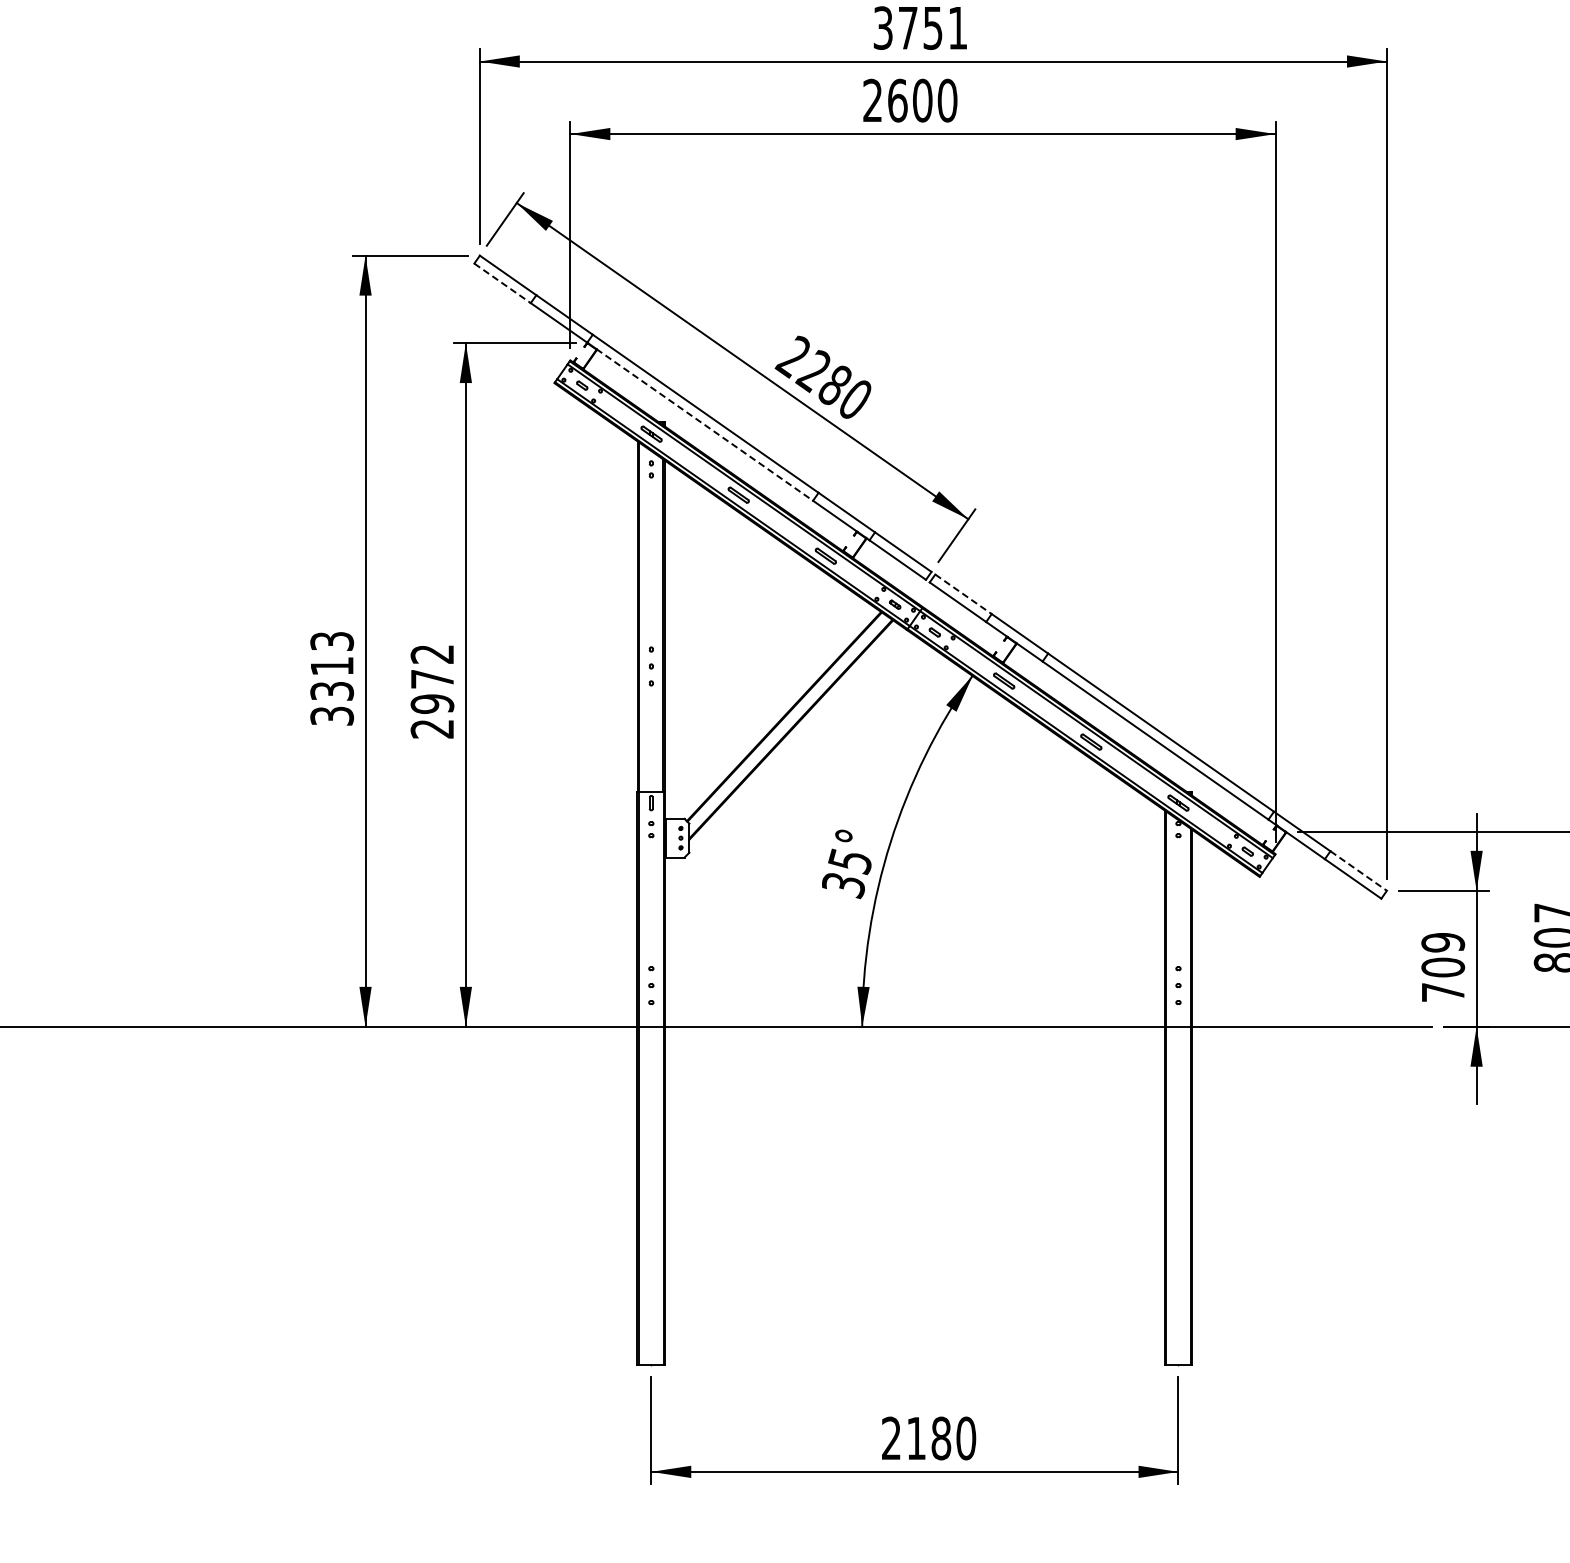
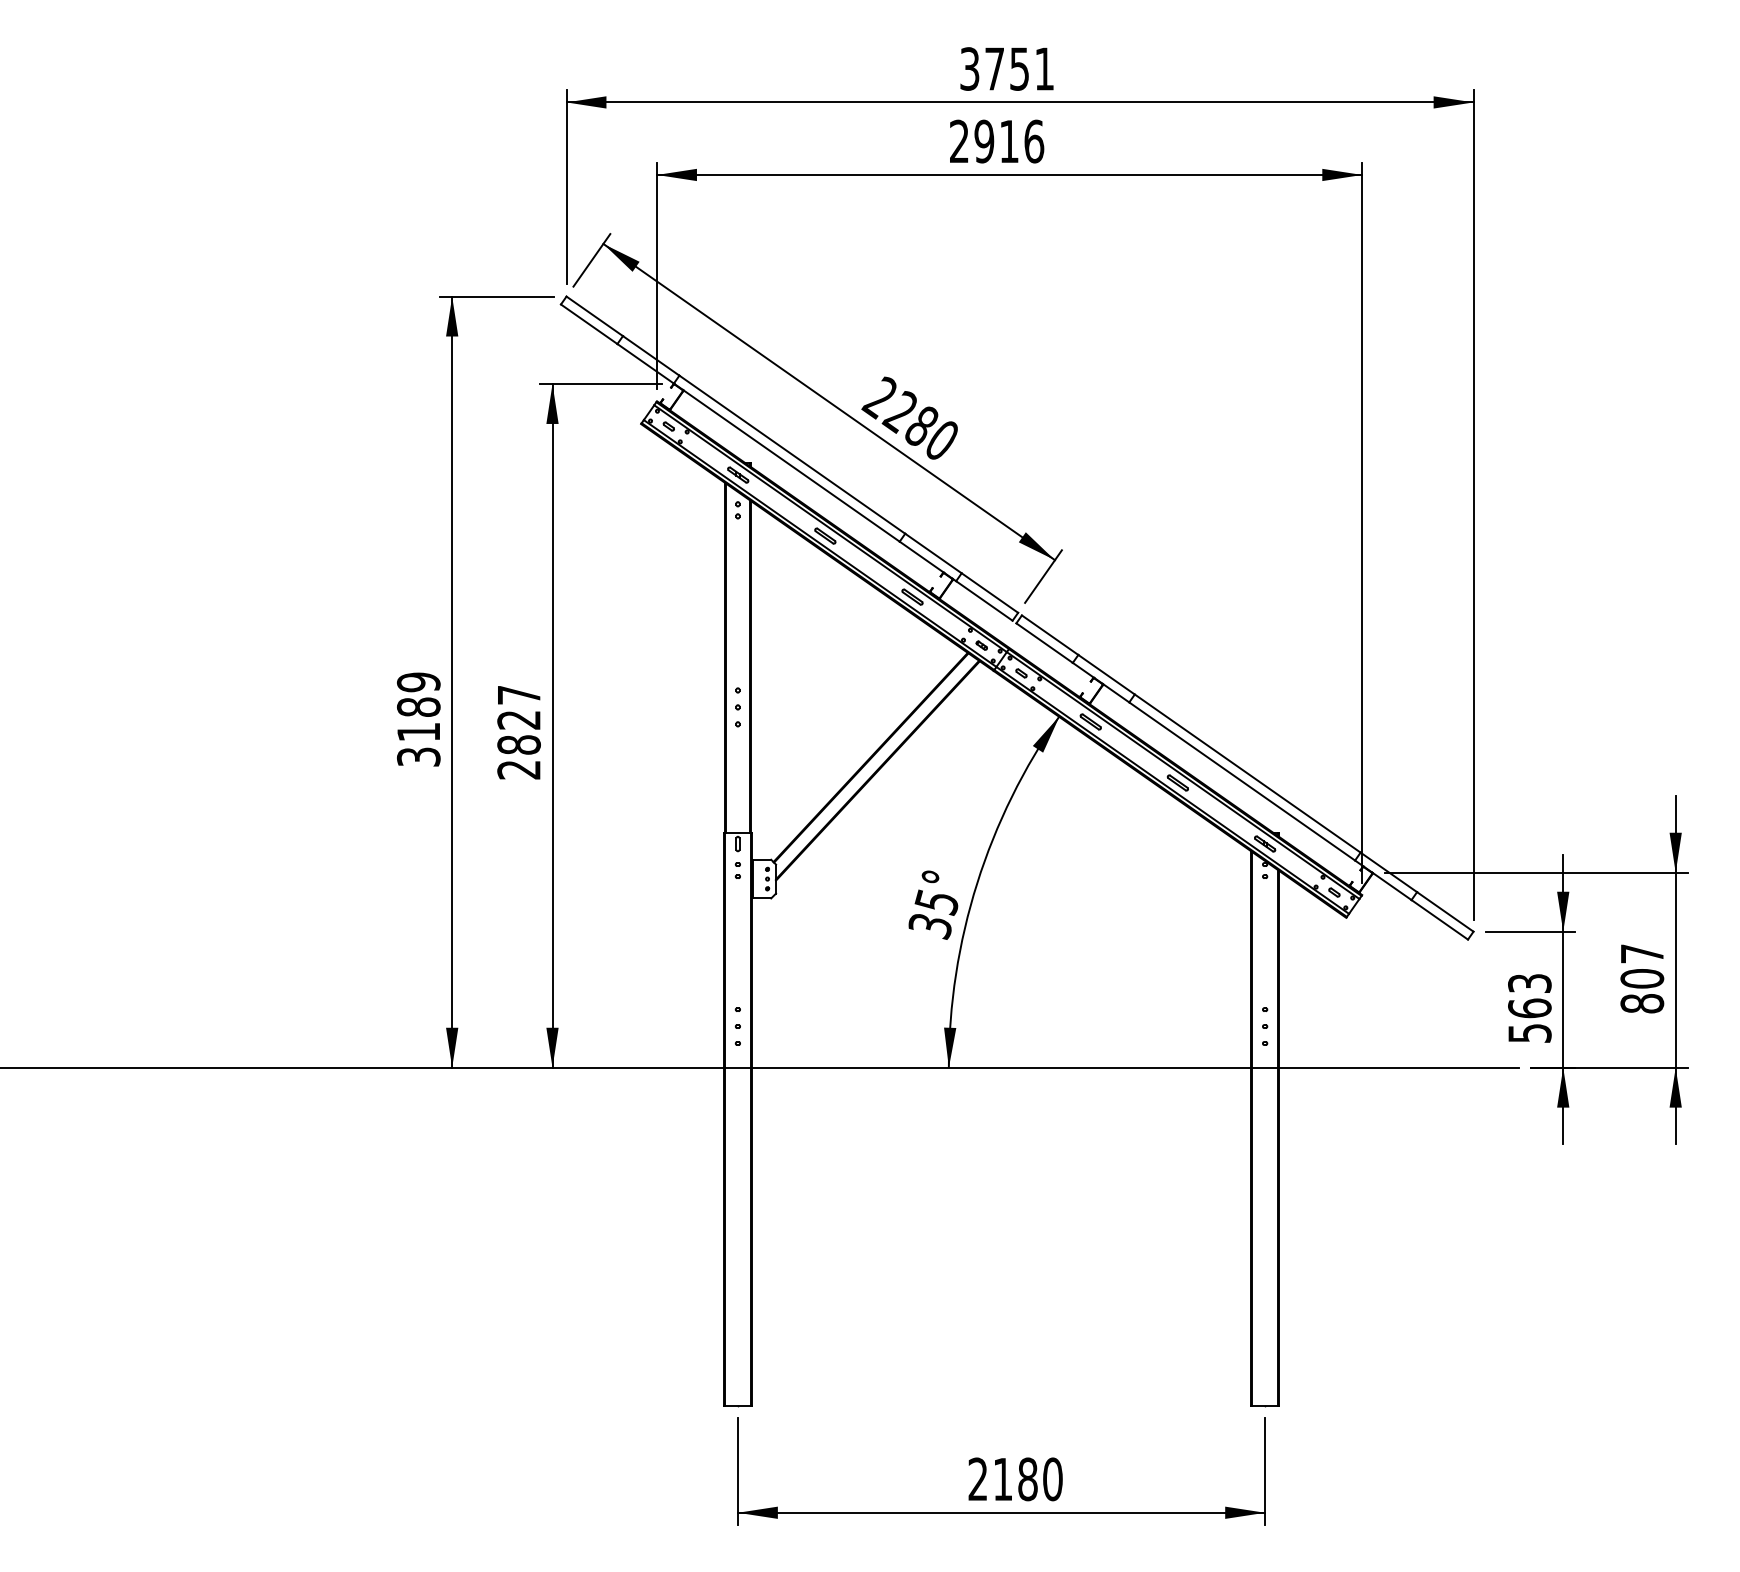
text: (922, 100) -> (1009, 141), 2600 -> 2916
line: (502, 283) -> (589, 324), dashed -> solid
line: (704, 425) -> (791, 466), dashed -> solid
line: (963, 594) -> (1050, 635), dashed -> solid
text: (331, 665) -> (418, 706), 3313 -> 3189
text: (431, 679) -> (518, 720), 2972 -> 2827
line: (1358, 871) -> (1445, 912), dashed -> solid
text: (1442, 966) -> (1529, 1007), 709 -> 563

